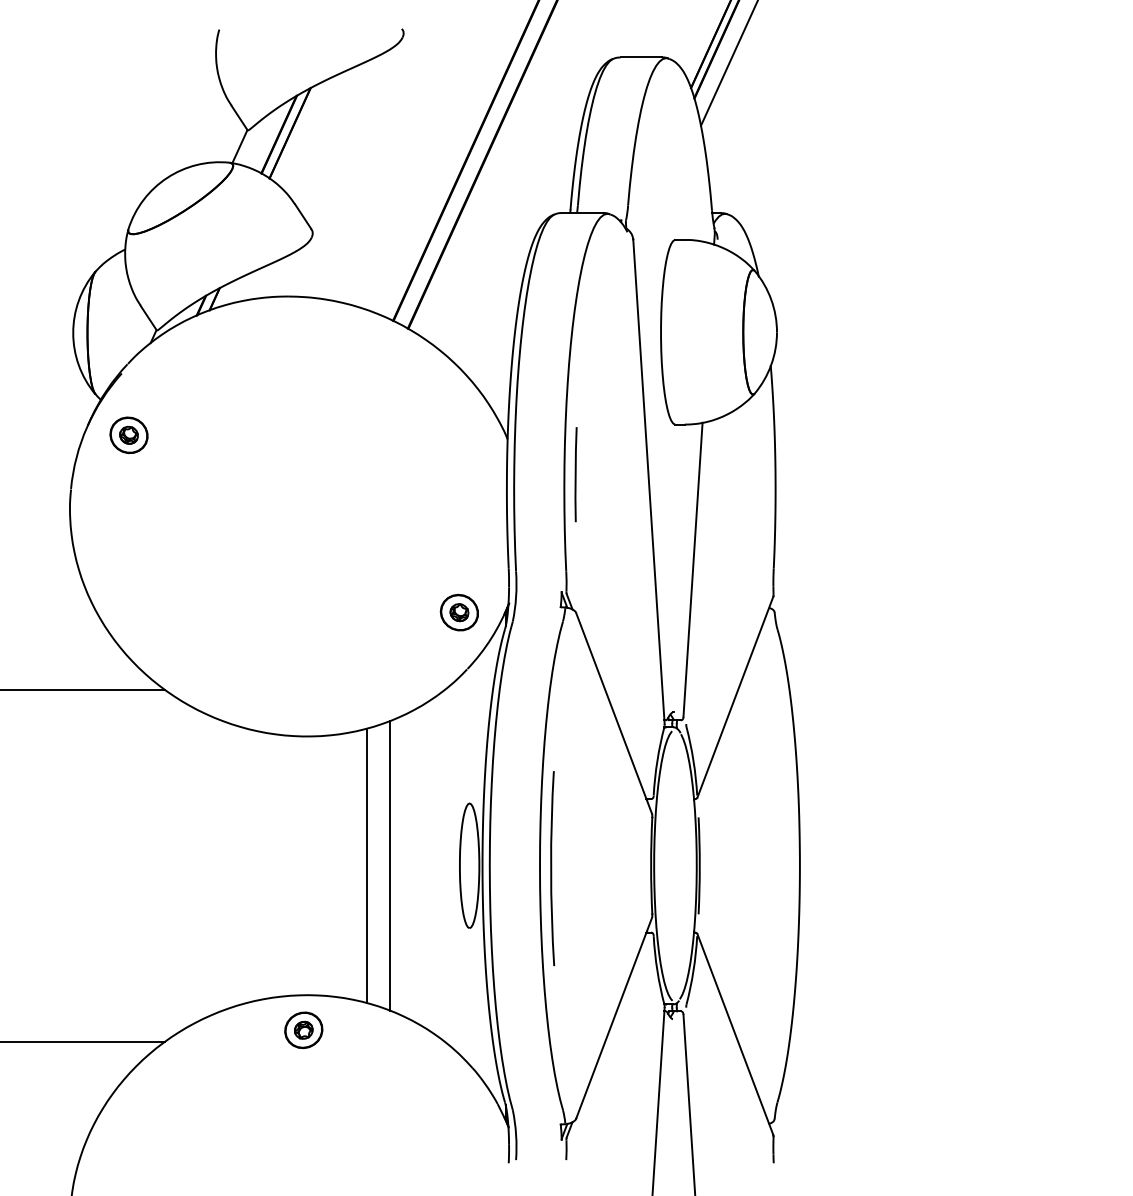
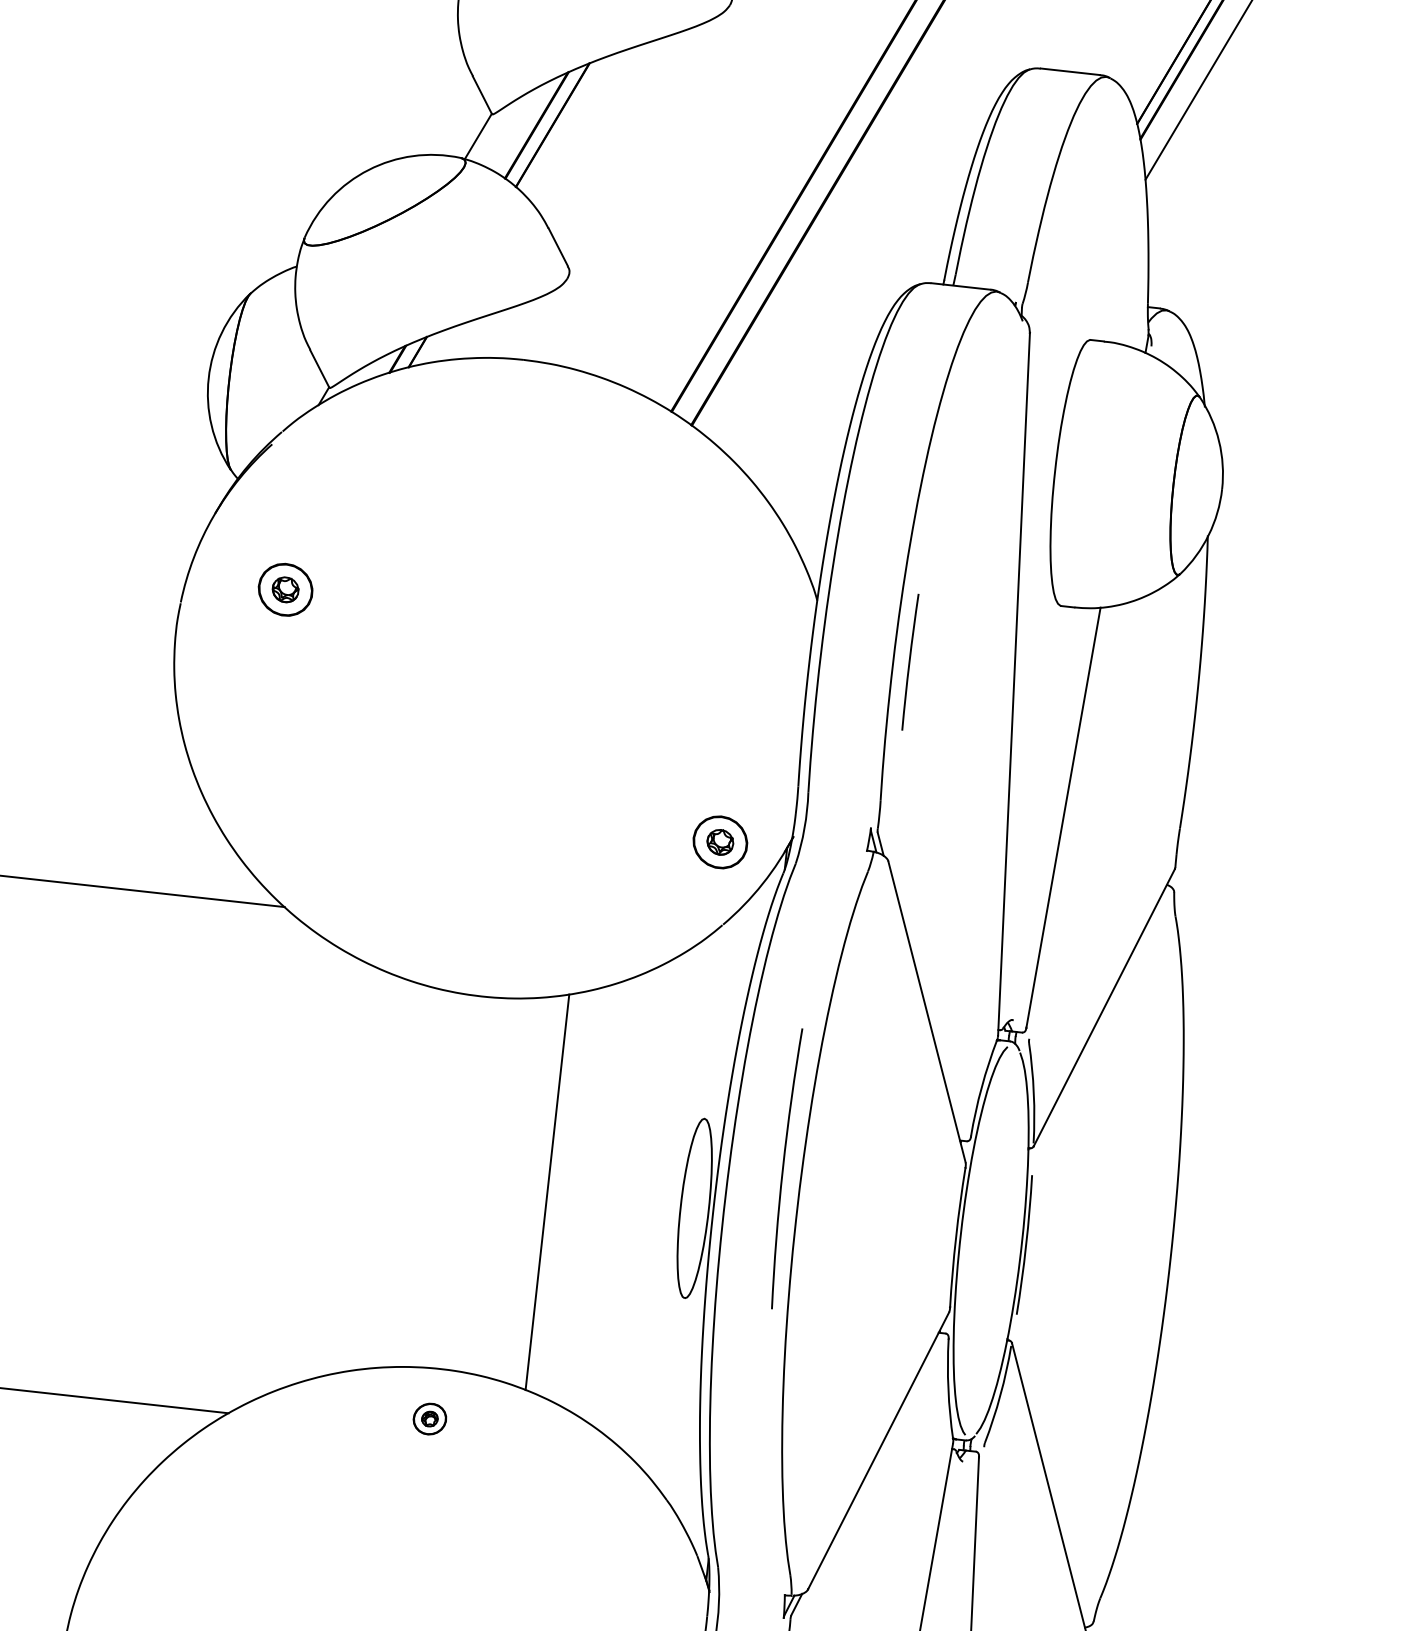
part: (128, 434) -> (284, 588), moved
line: (390, 865) -> (580, 1195), removed
arc: (552, 868) -> (784, 1168), moved
part: (303, 1030) -> (429, 1419), size x0.6

